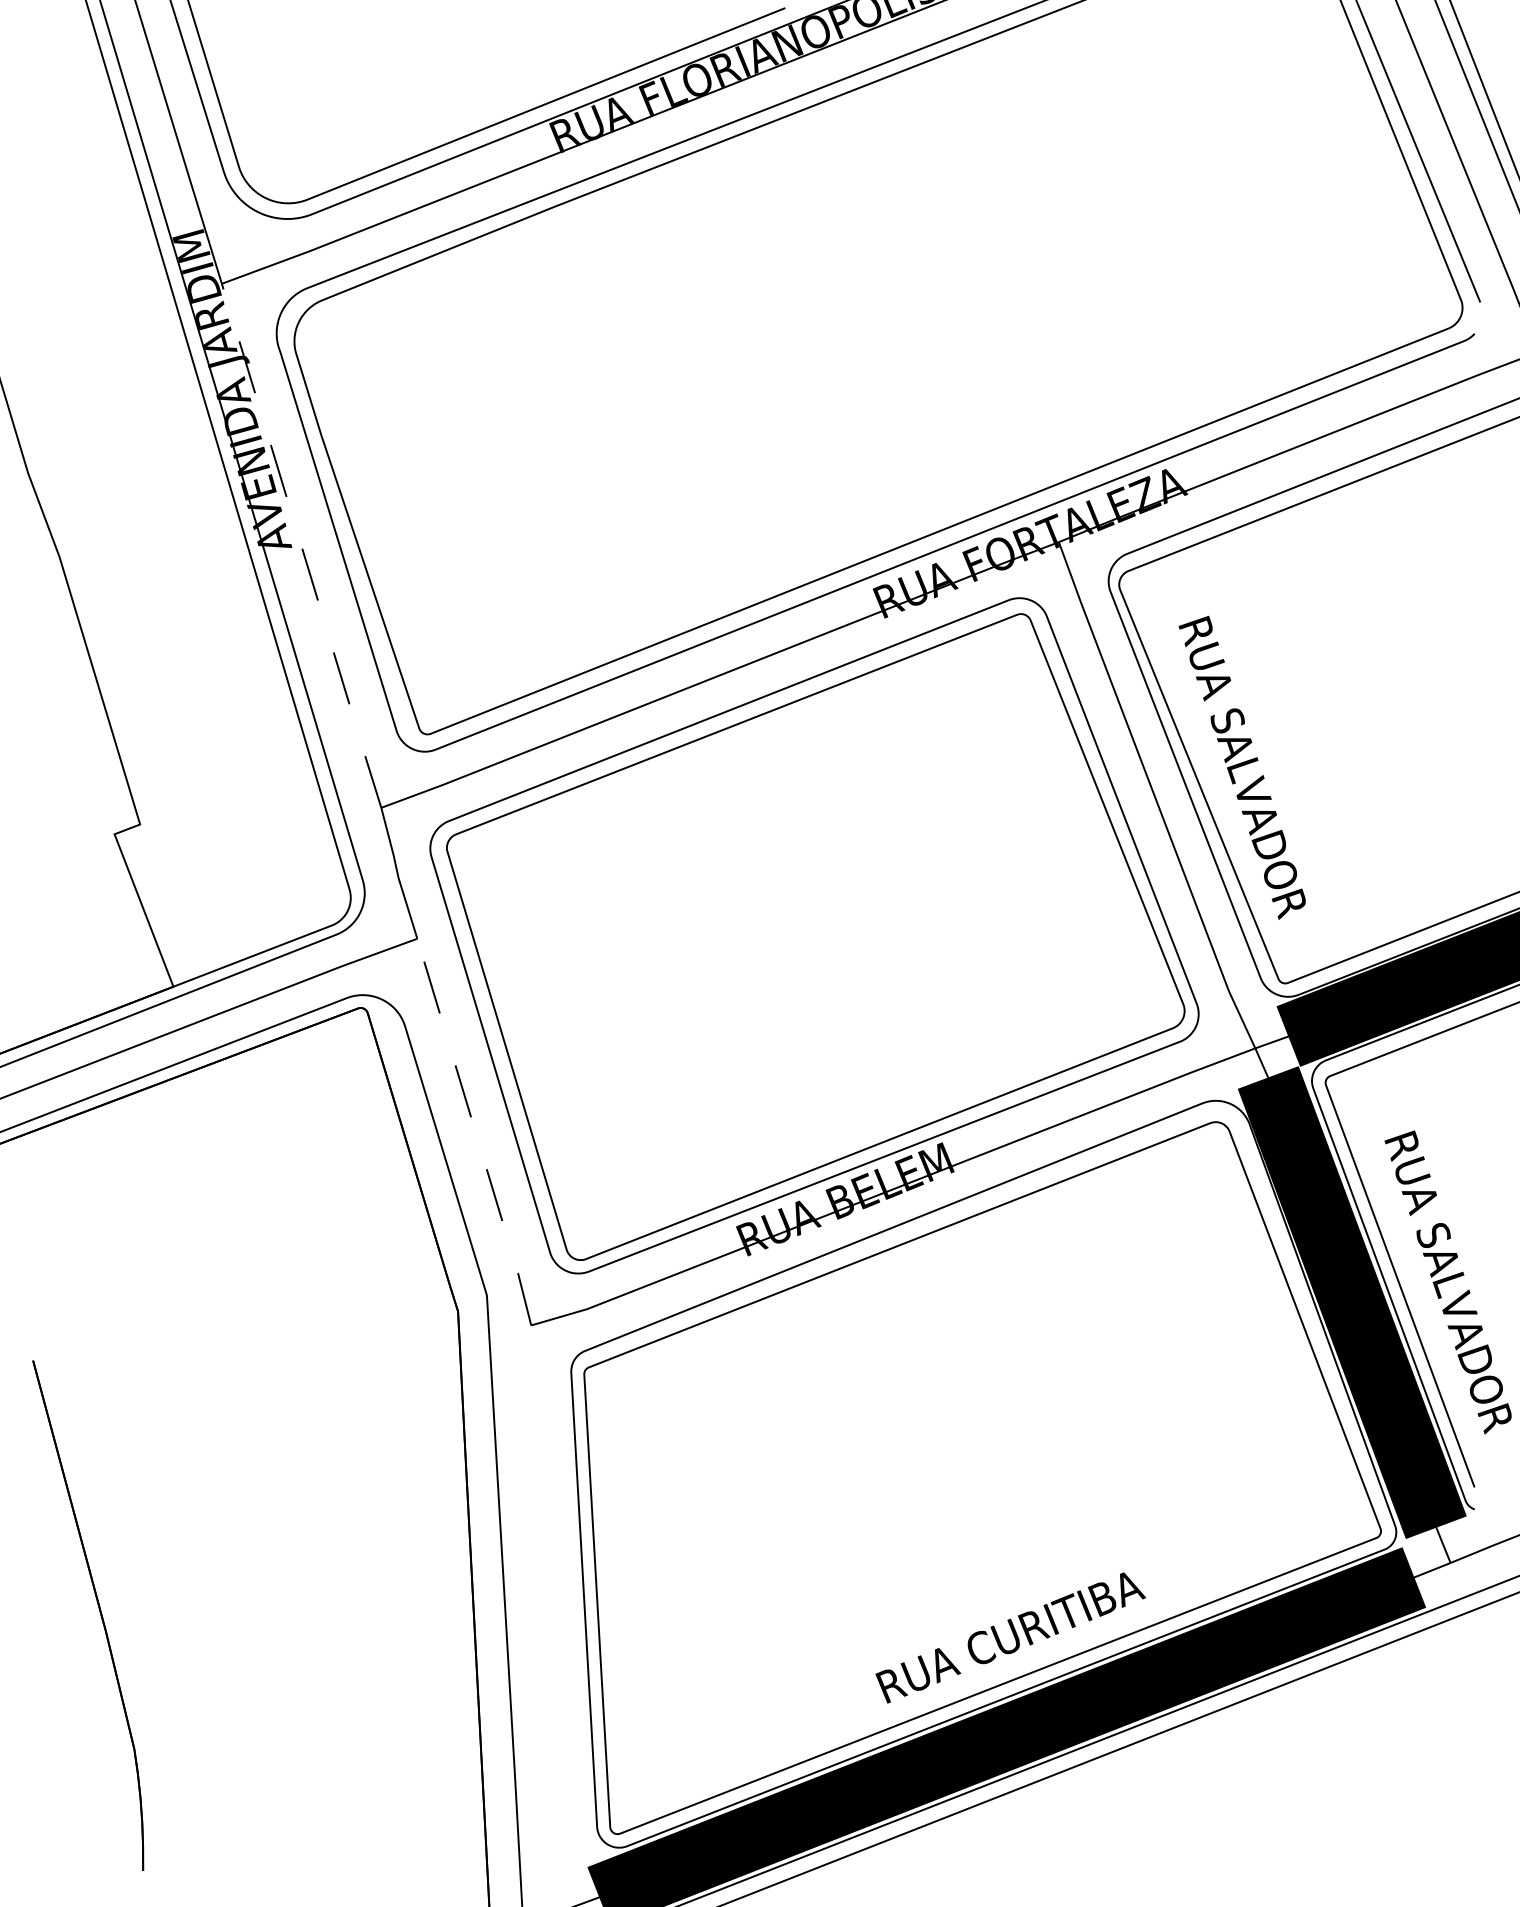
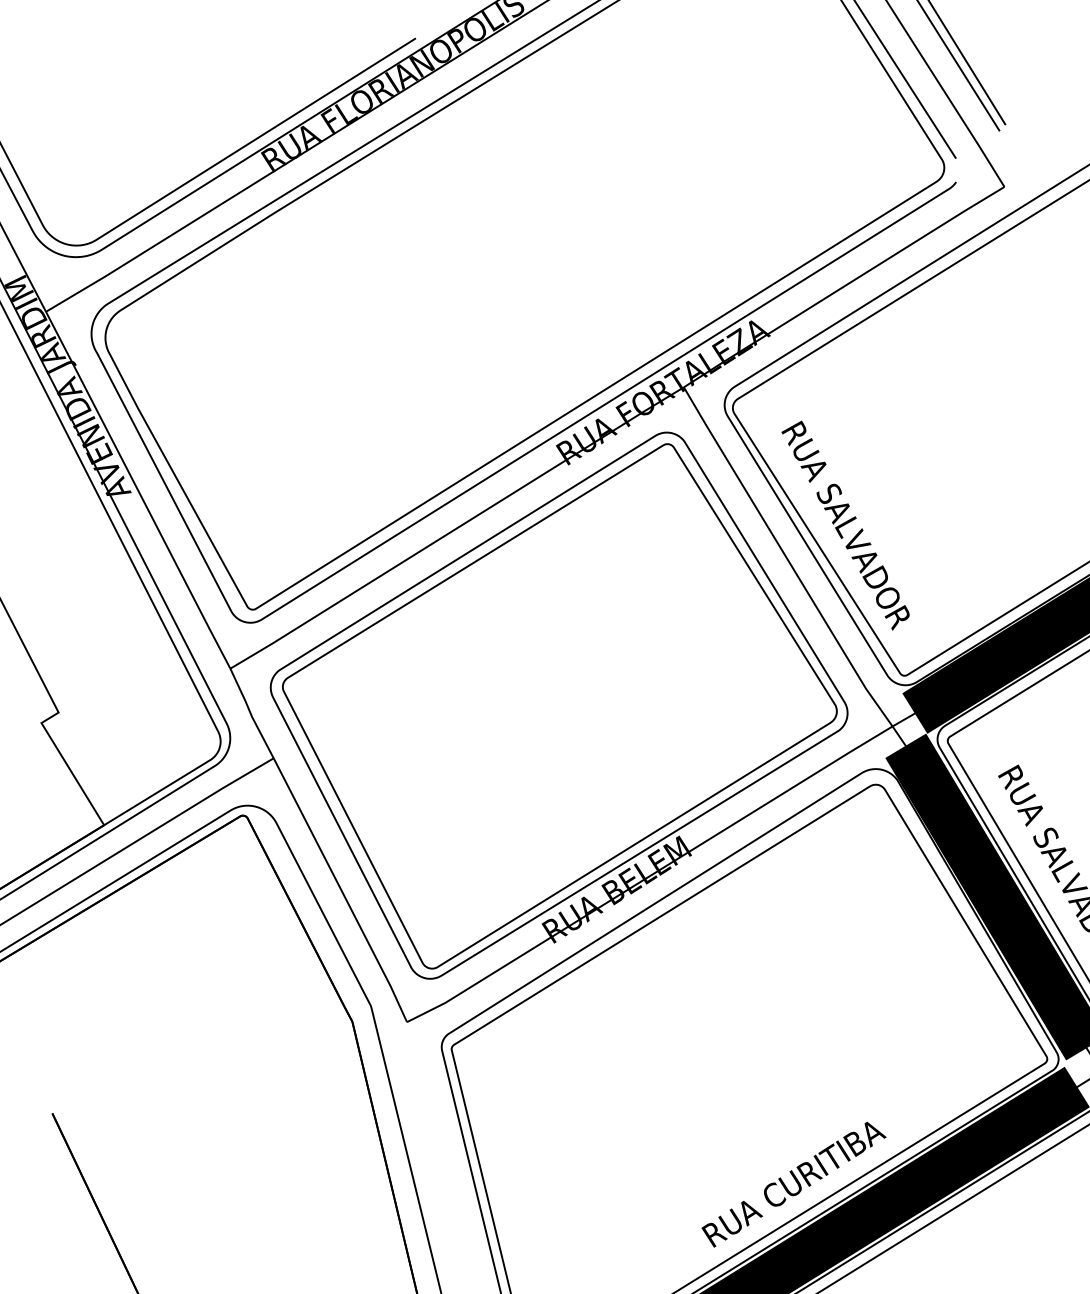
line: (301, 545) -> (138, 490), dashed -> solid
line: (475, 1131) -> (341, 889), dashed -> solid

